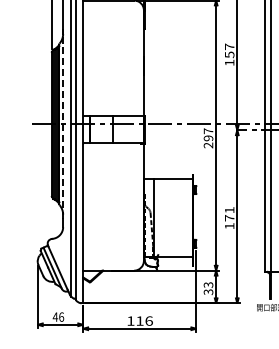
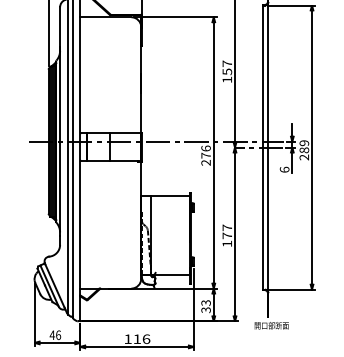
line: (63, 126) -> (60, 143), dashed -> solid
text: (207, 134) -> (205, 151), 297 -> 276
text: (228, 209) -> (226, 227), 171 -> 177

